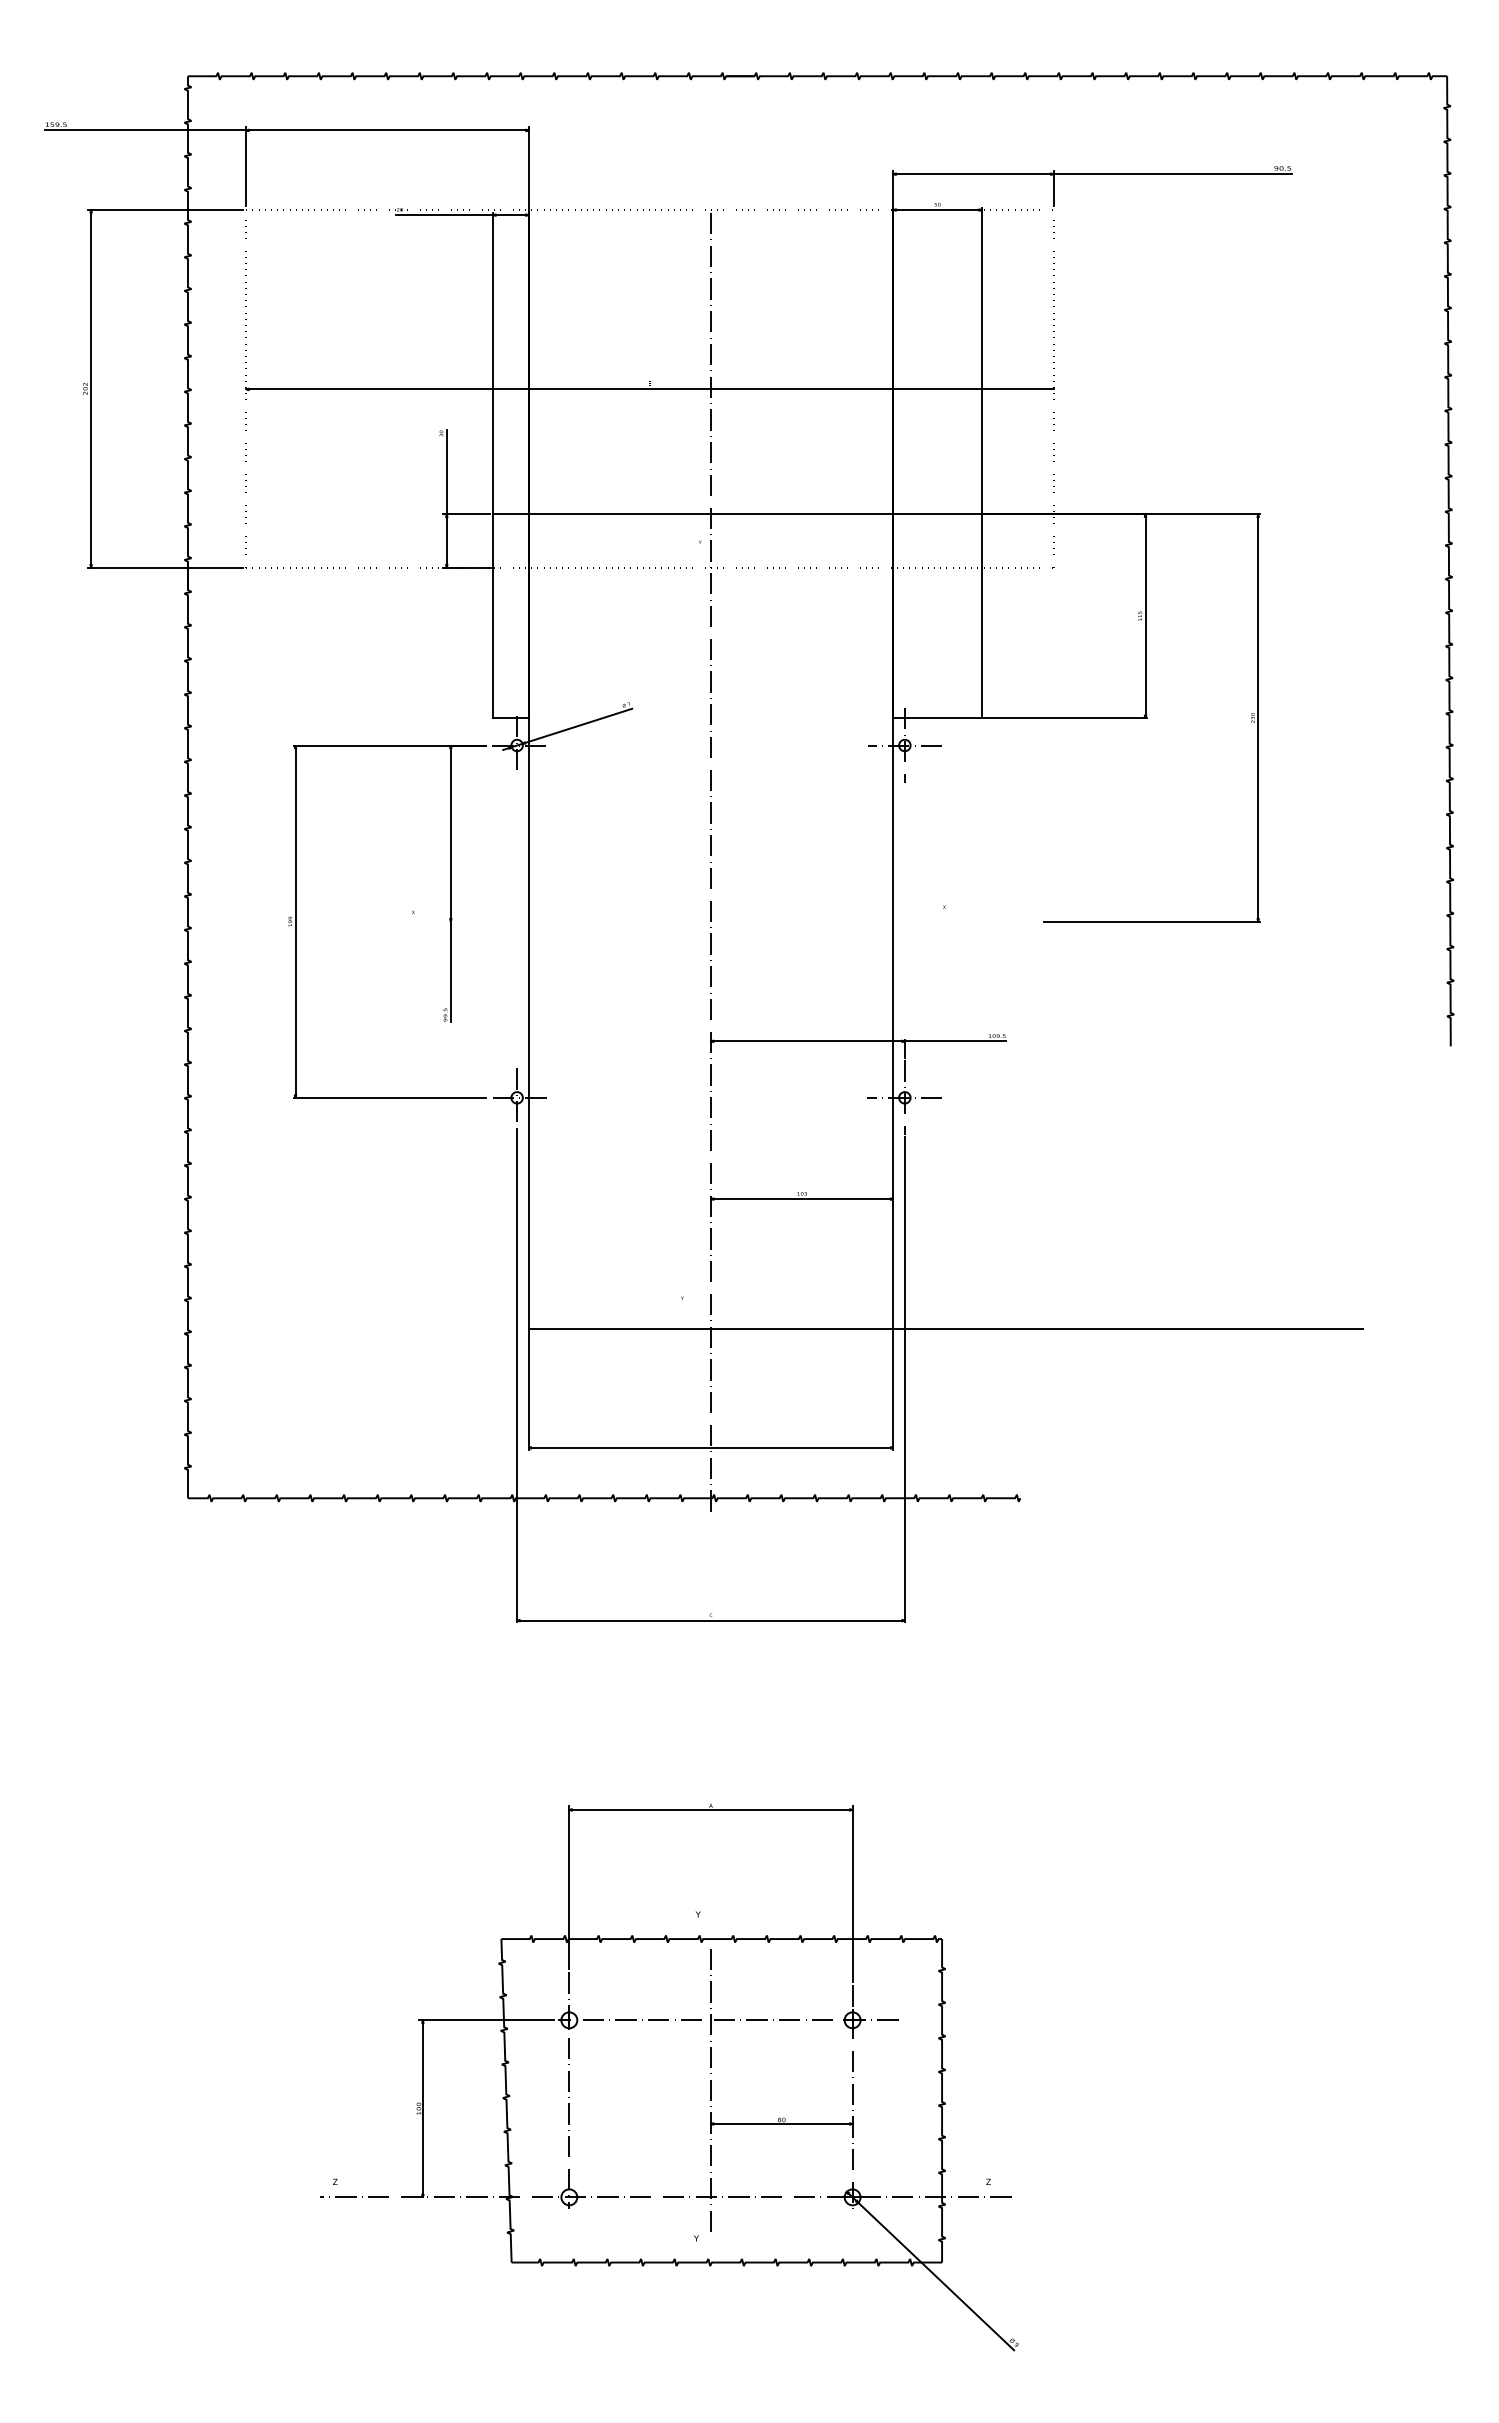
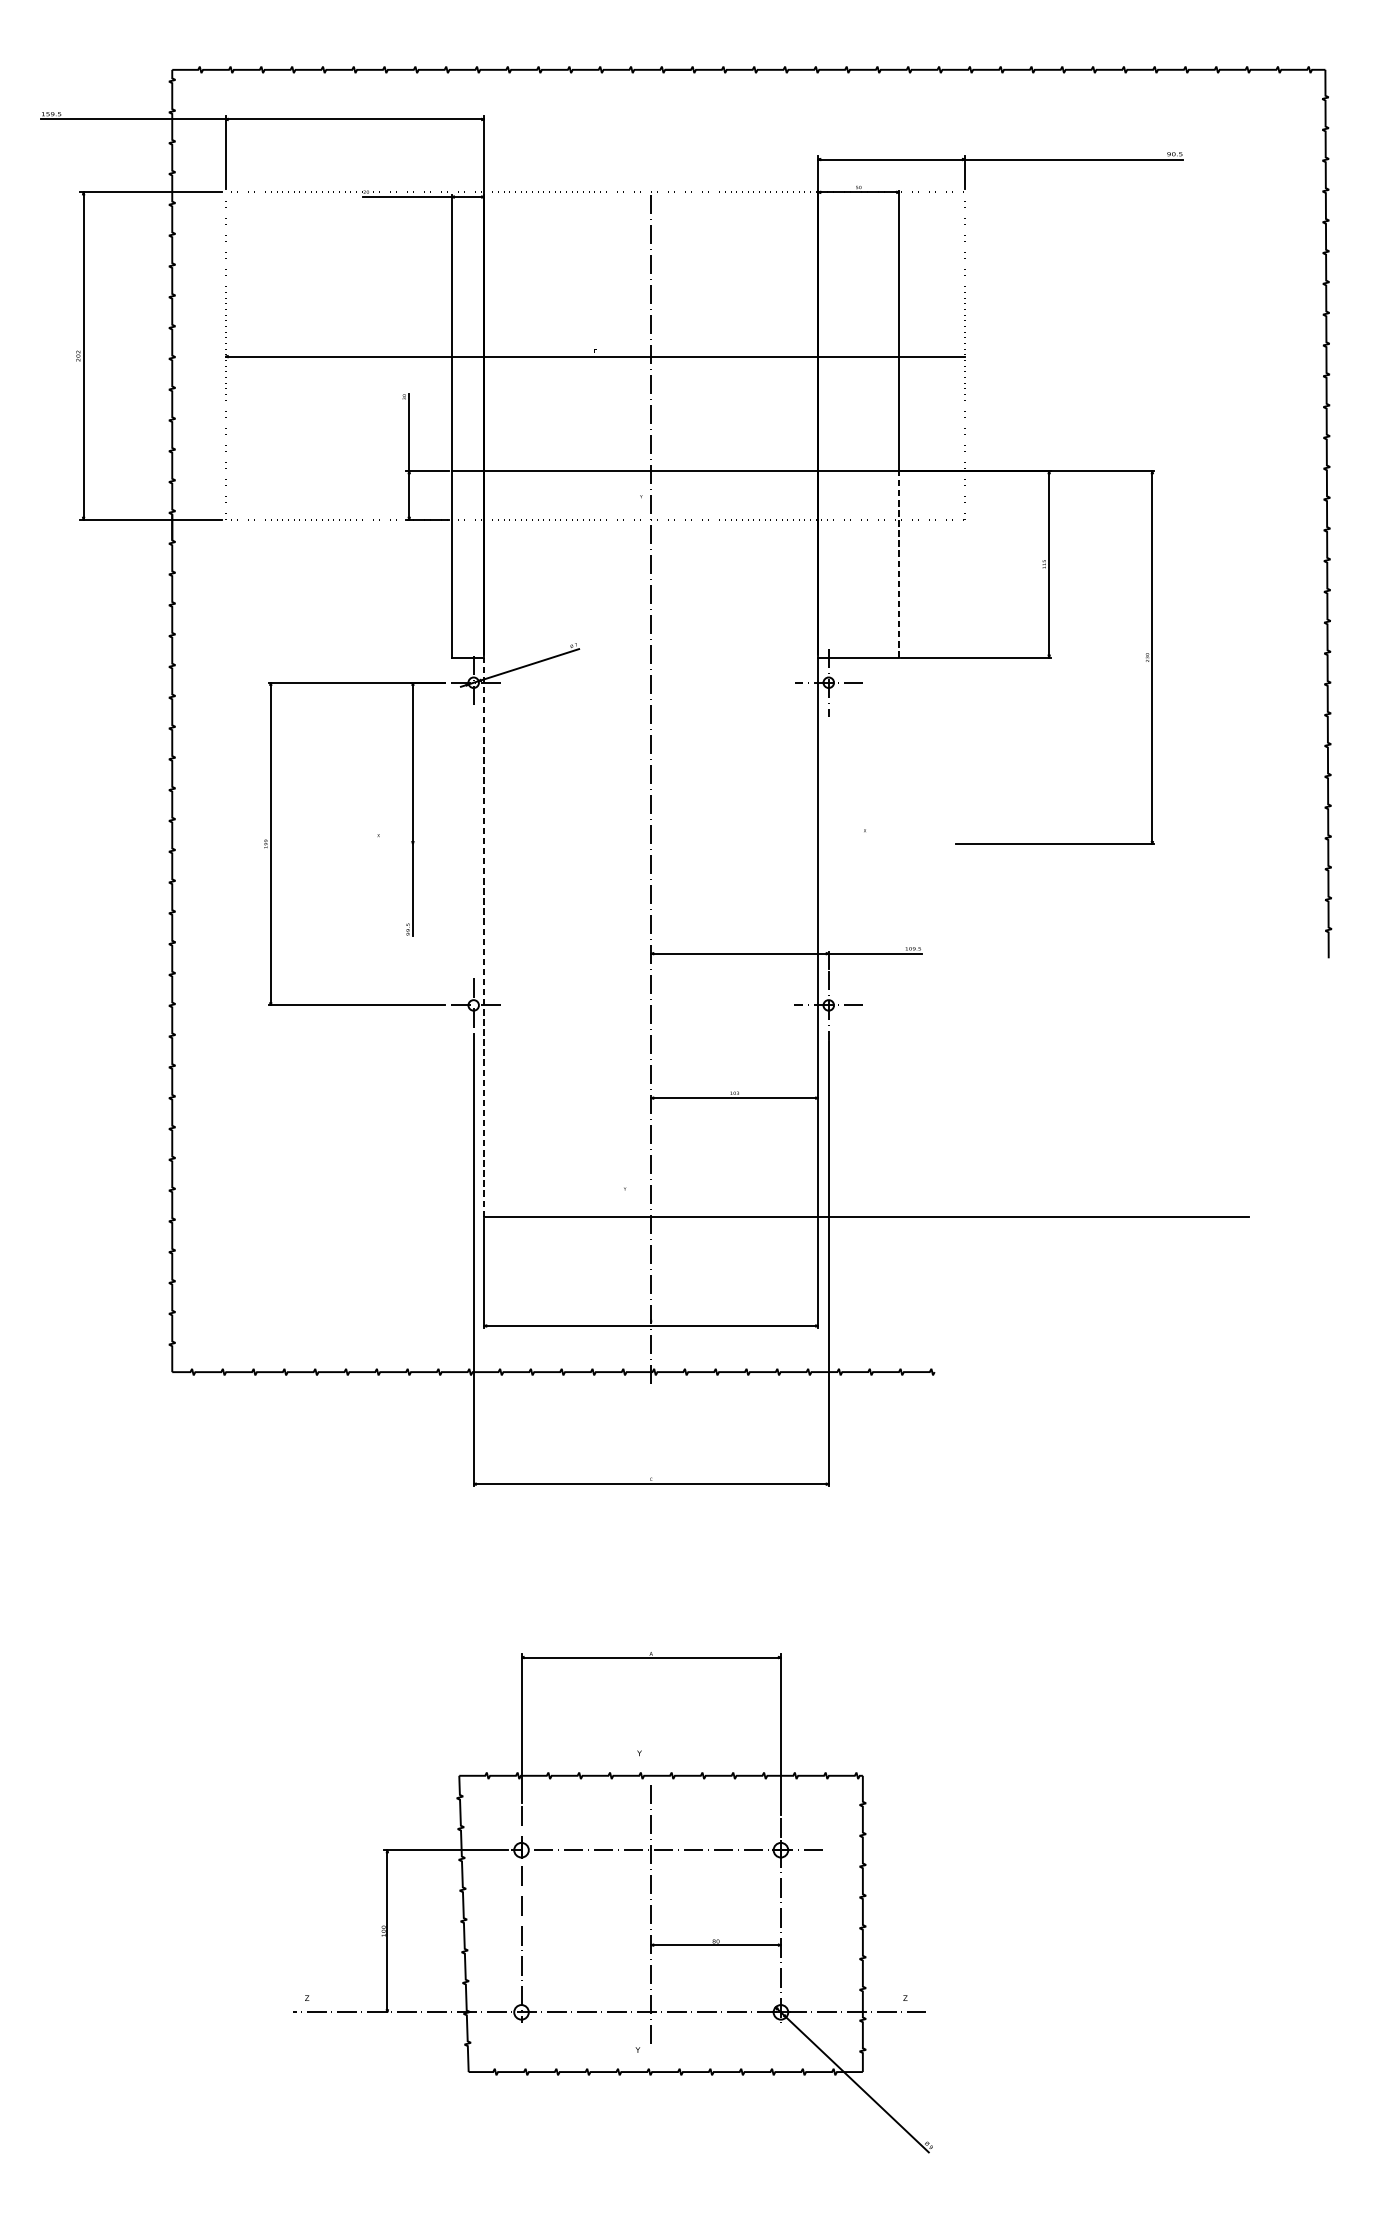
line: (981, 616) -> (898, 564), solid -> dashed
line: (528, 1022) -> (484, 936), solid -> dashed

